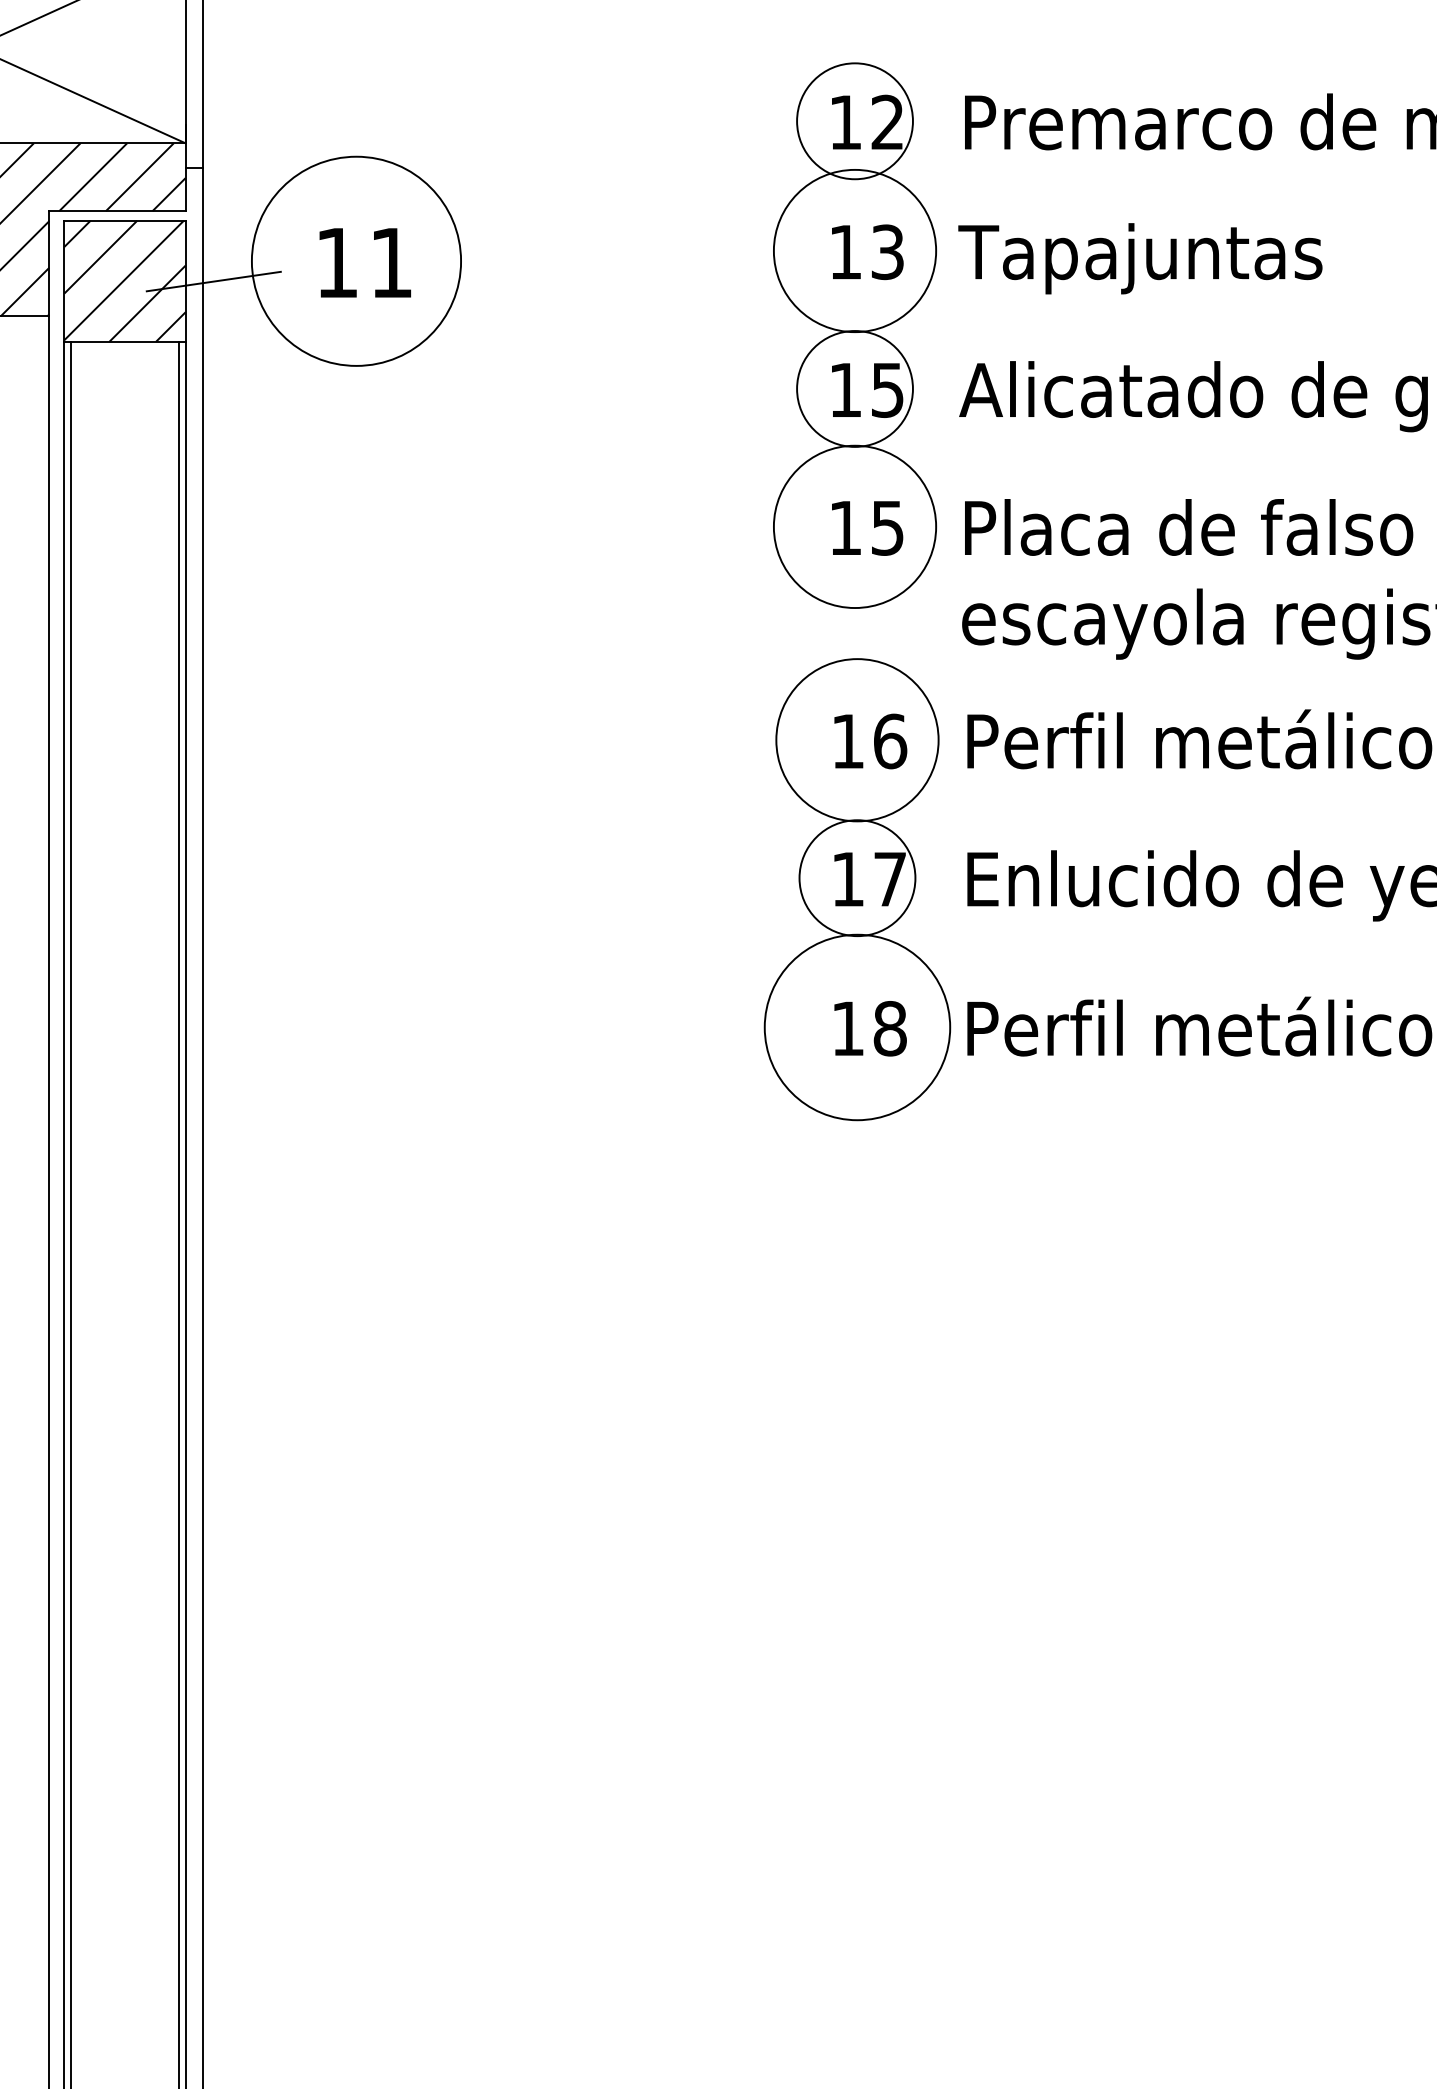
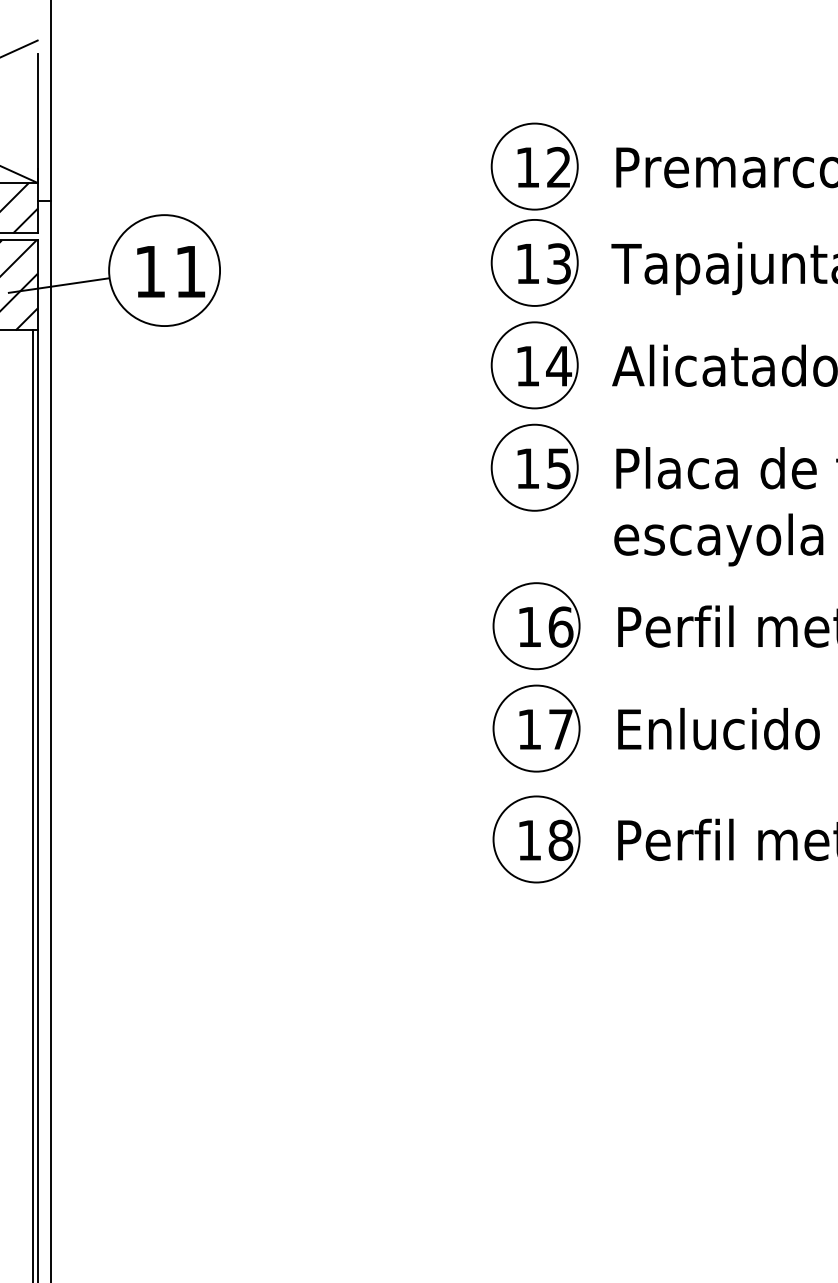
circle: (854, 250) -> (534, 262), size x0.71
circle: (356, 261) -> (164, 270), size x0.71
text: (887, 390) -> (558, 366), 15 -> 14
circle: (854, 526) -> (534, 467), size x0.71
circle: (857, 740) -> (536, 626), size x0.71
circle: (857, 1027) -> (536, 839), size x0.62

